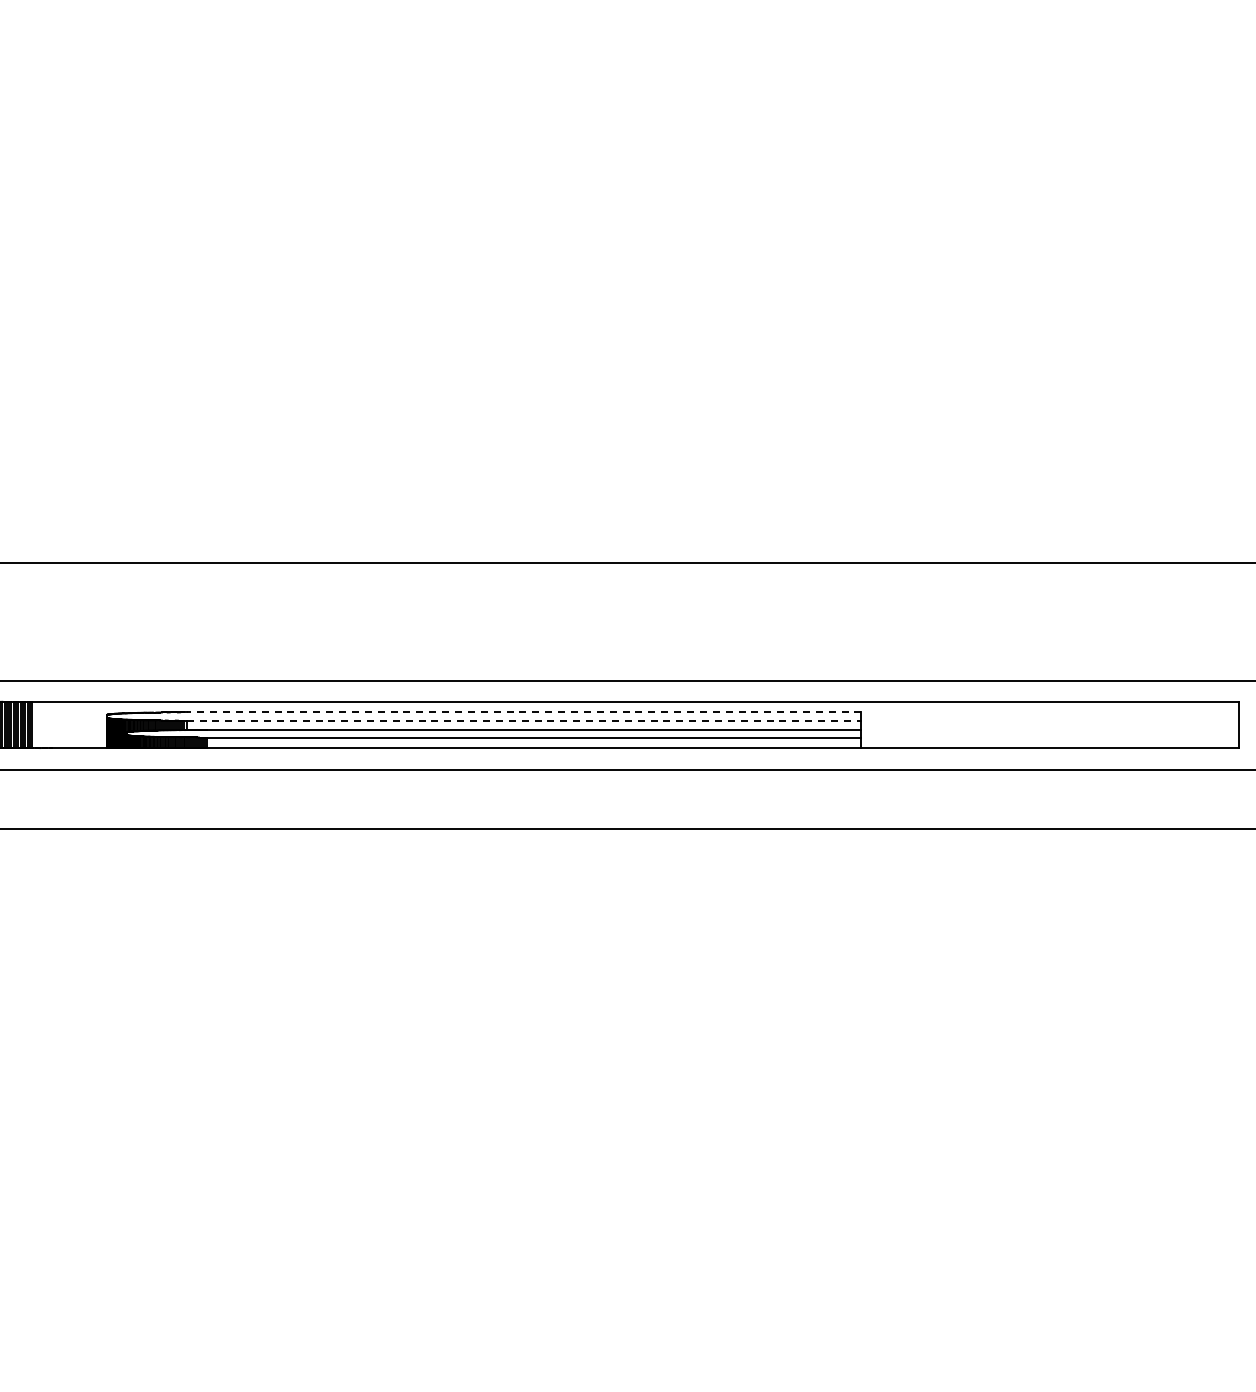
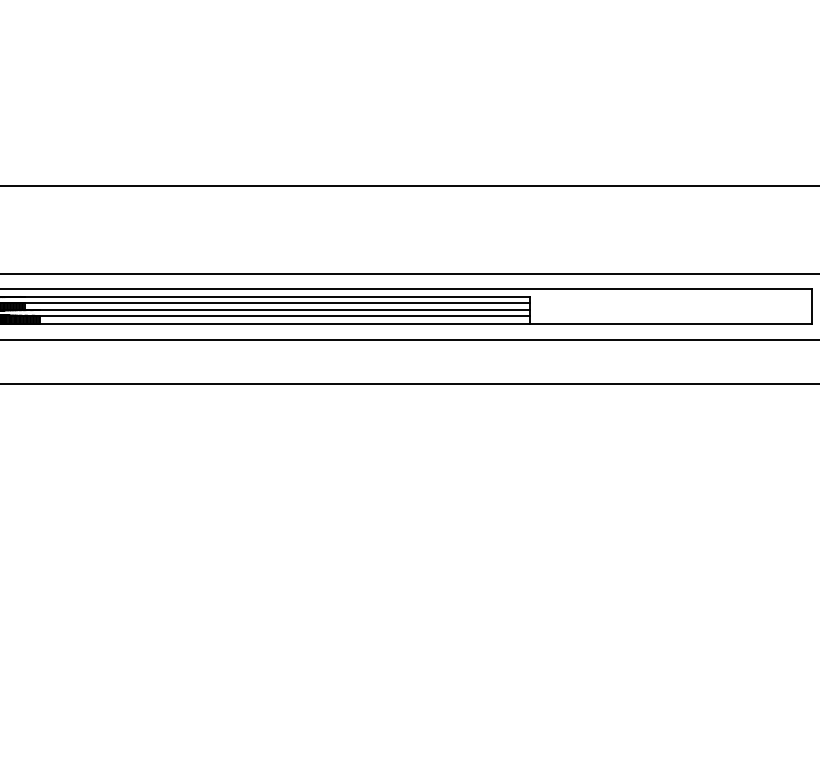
line: (523, 712) -> (276, 297), dashed -> solid
line: (524, 720) -> (277, 303), dashed -> solid

